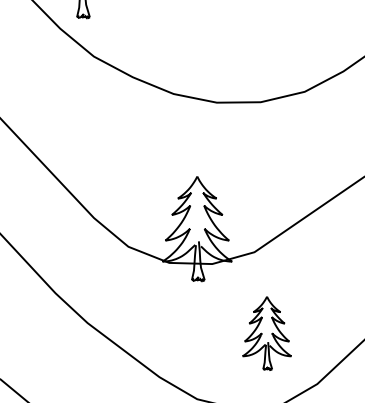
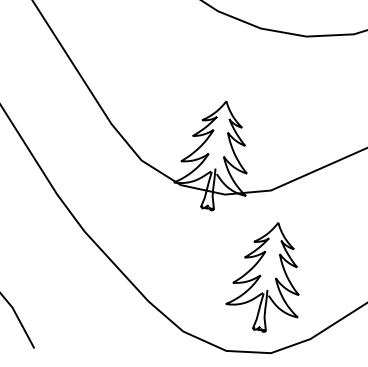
part: (266, 333) -> (267, 276), size x1.43

